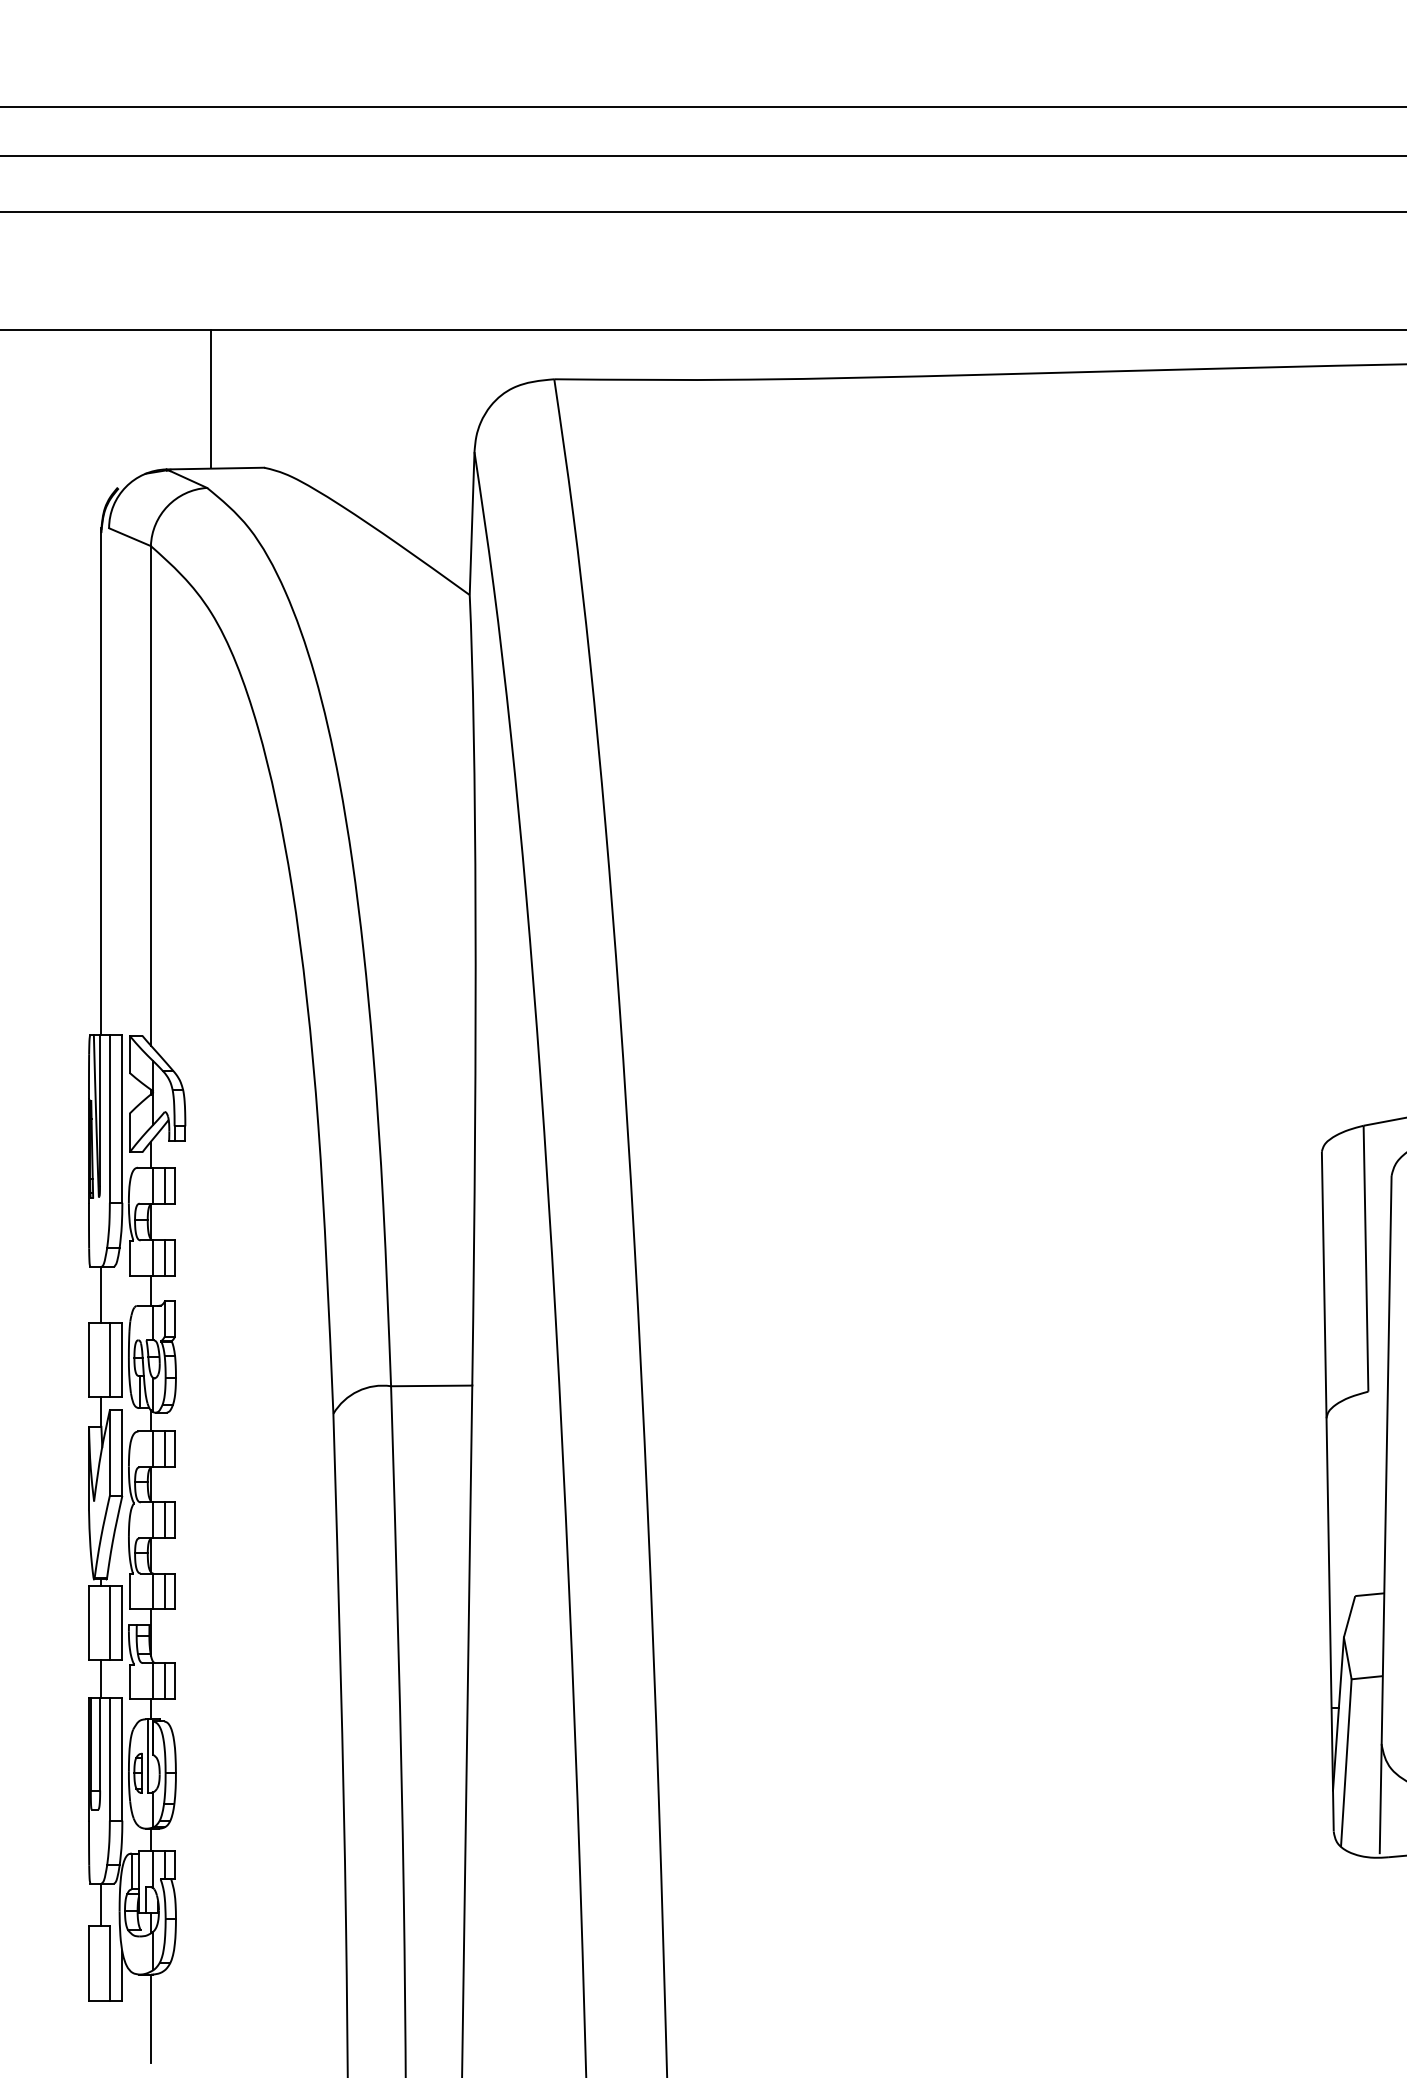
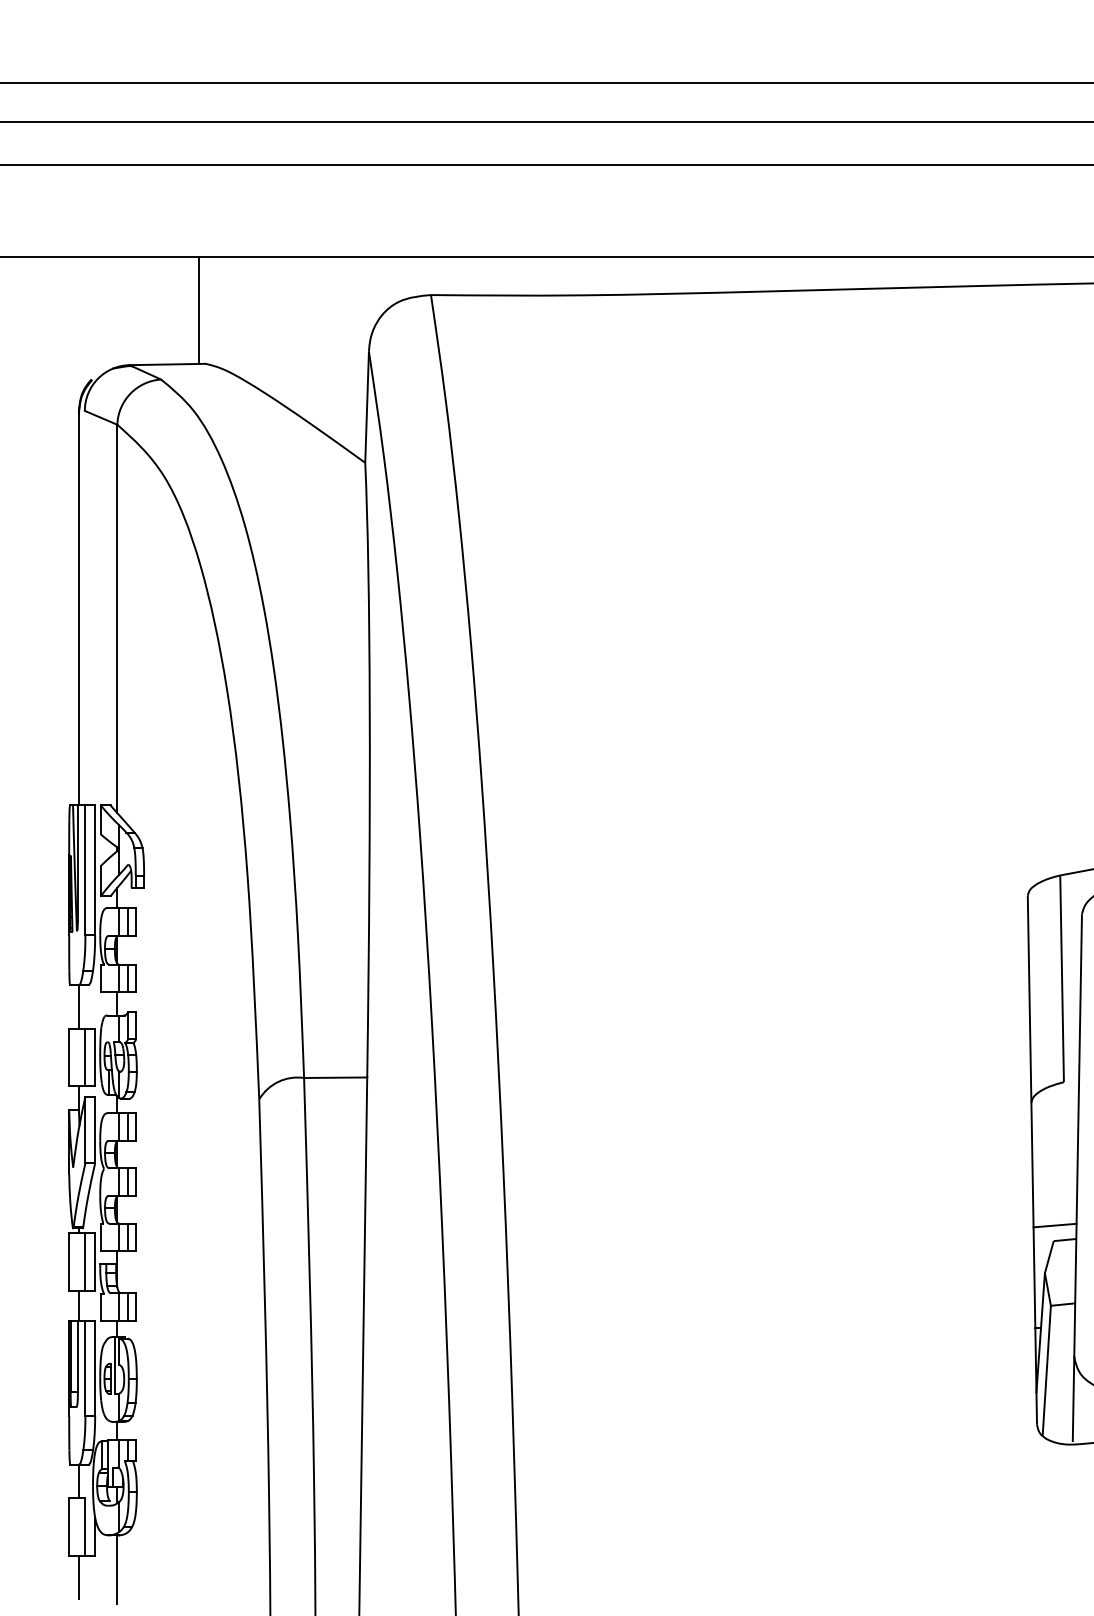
line: (211, 398) -> (199, 310), moved
line: (1356, 1575) -> (1054, 1225), added
line: (101, 2028) -> (78, 1577), added

